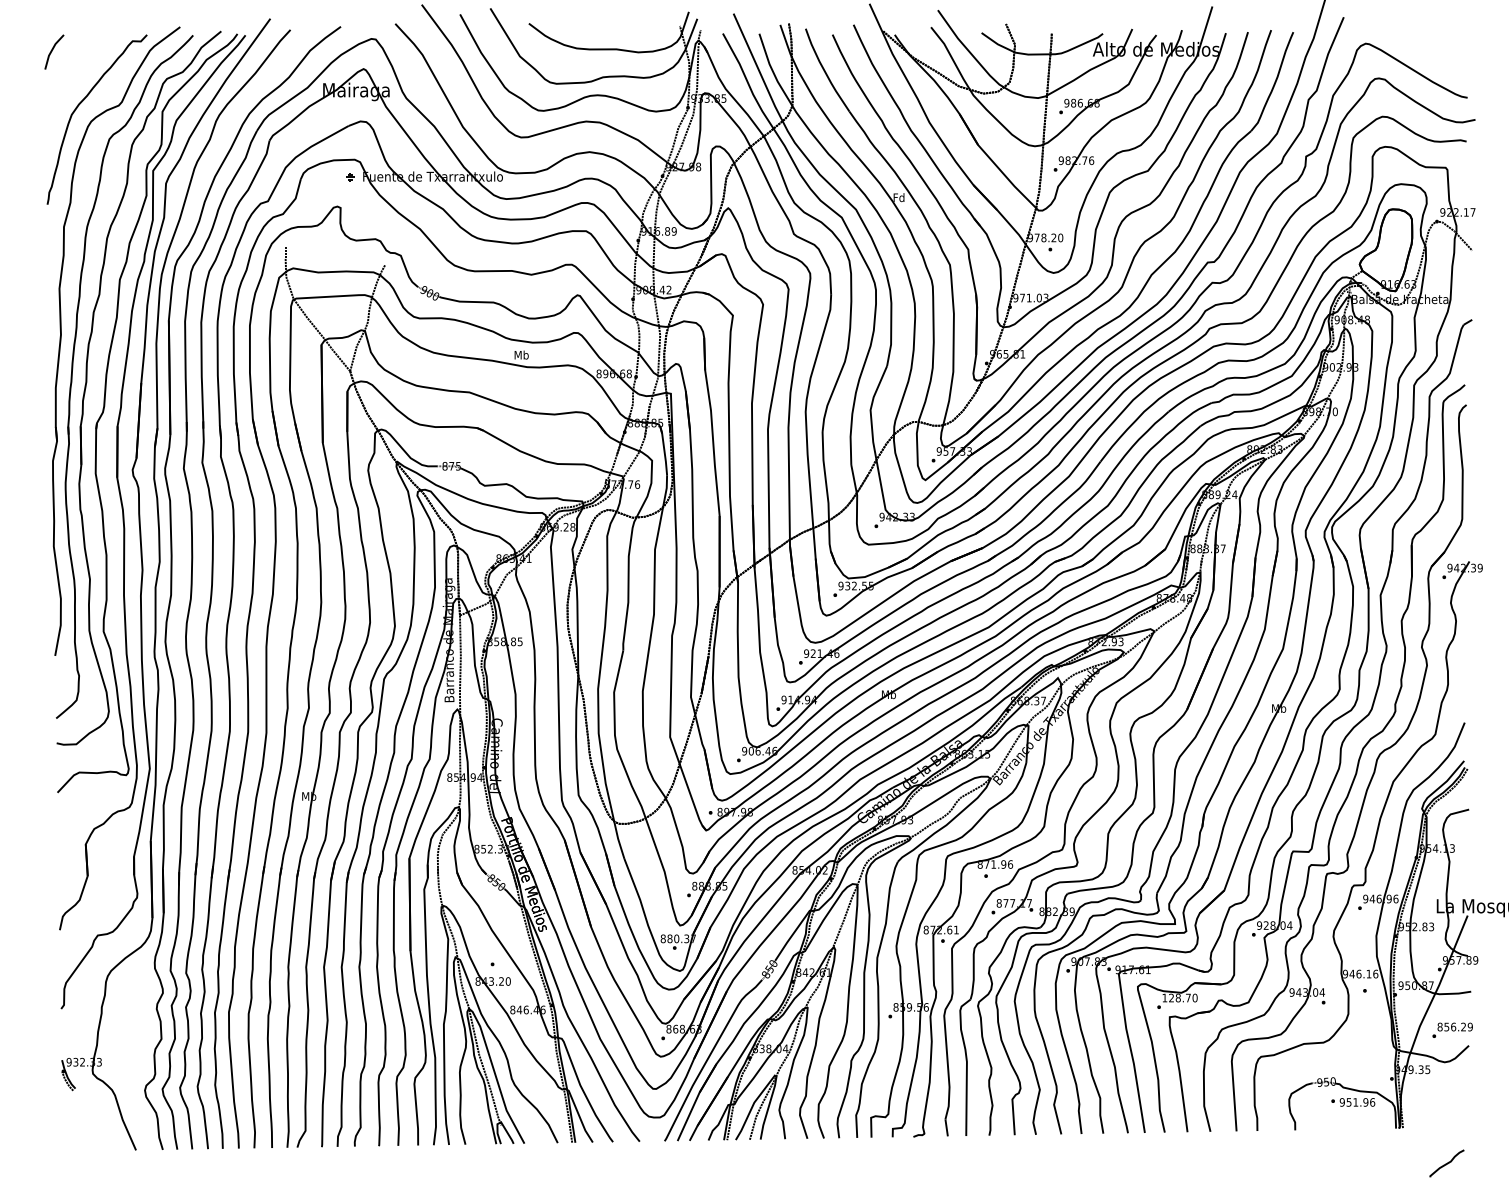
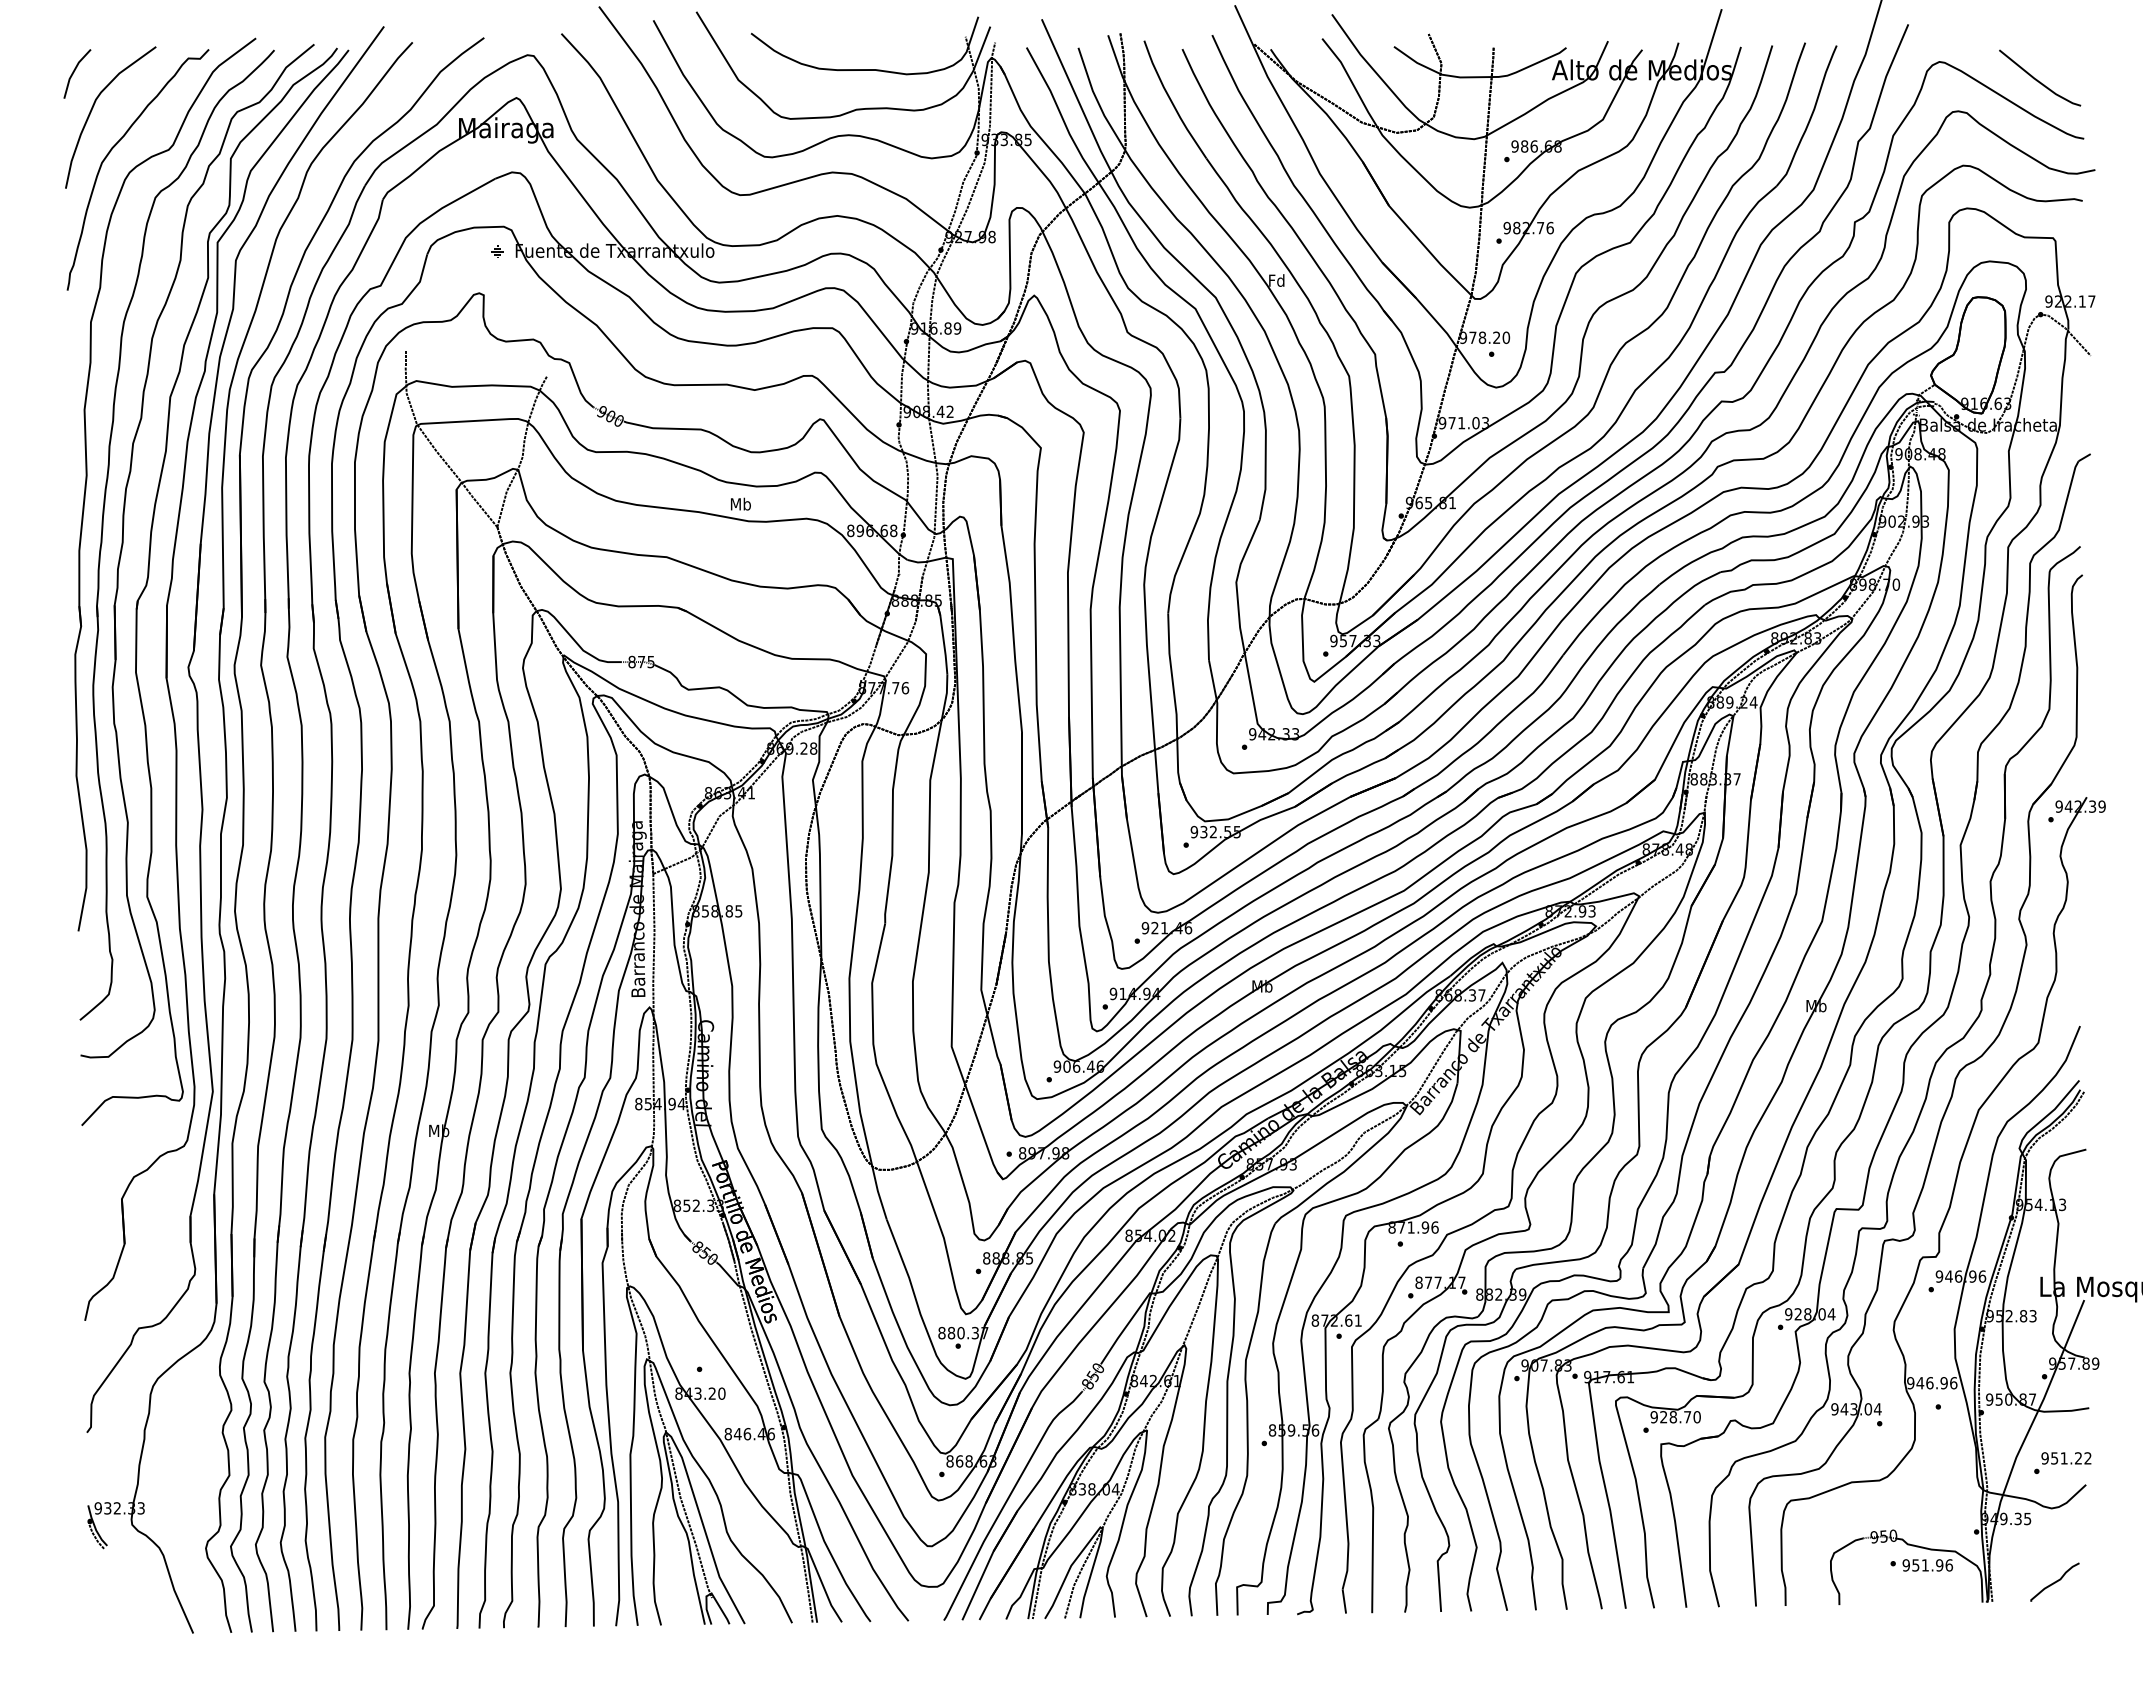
line: (1434, 56) -> (2037, 79), added
curve: (65, 76) -> (93, 108), added
text: (1368, 974) -> (1943, 1383), 946.16 -> 946.96
text: (1164, 998) -> (1653, 1417), 128.70 -> 928.70
text: (1455, 1027) -> (2066, 1458), 856.29 -> 951.22
curve: (1446, 1163) -> (2054, 1581), moved

